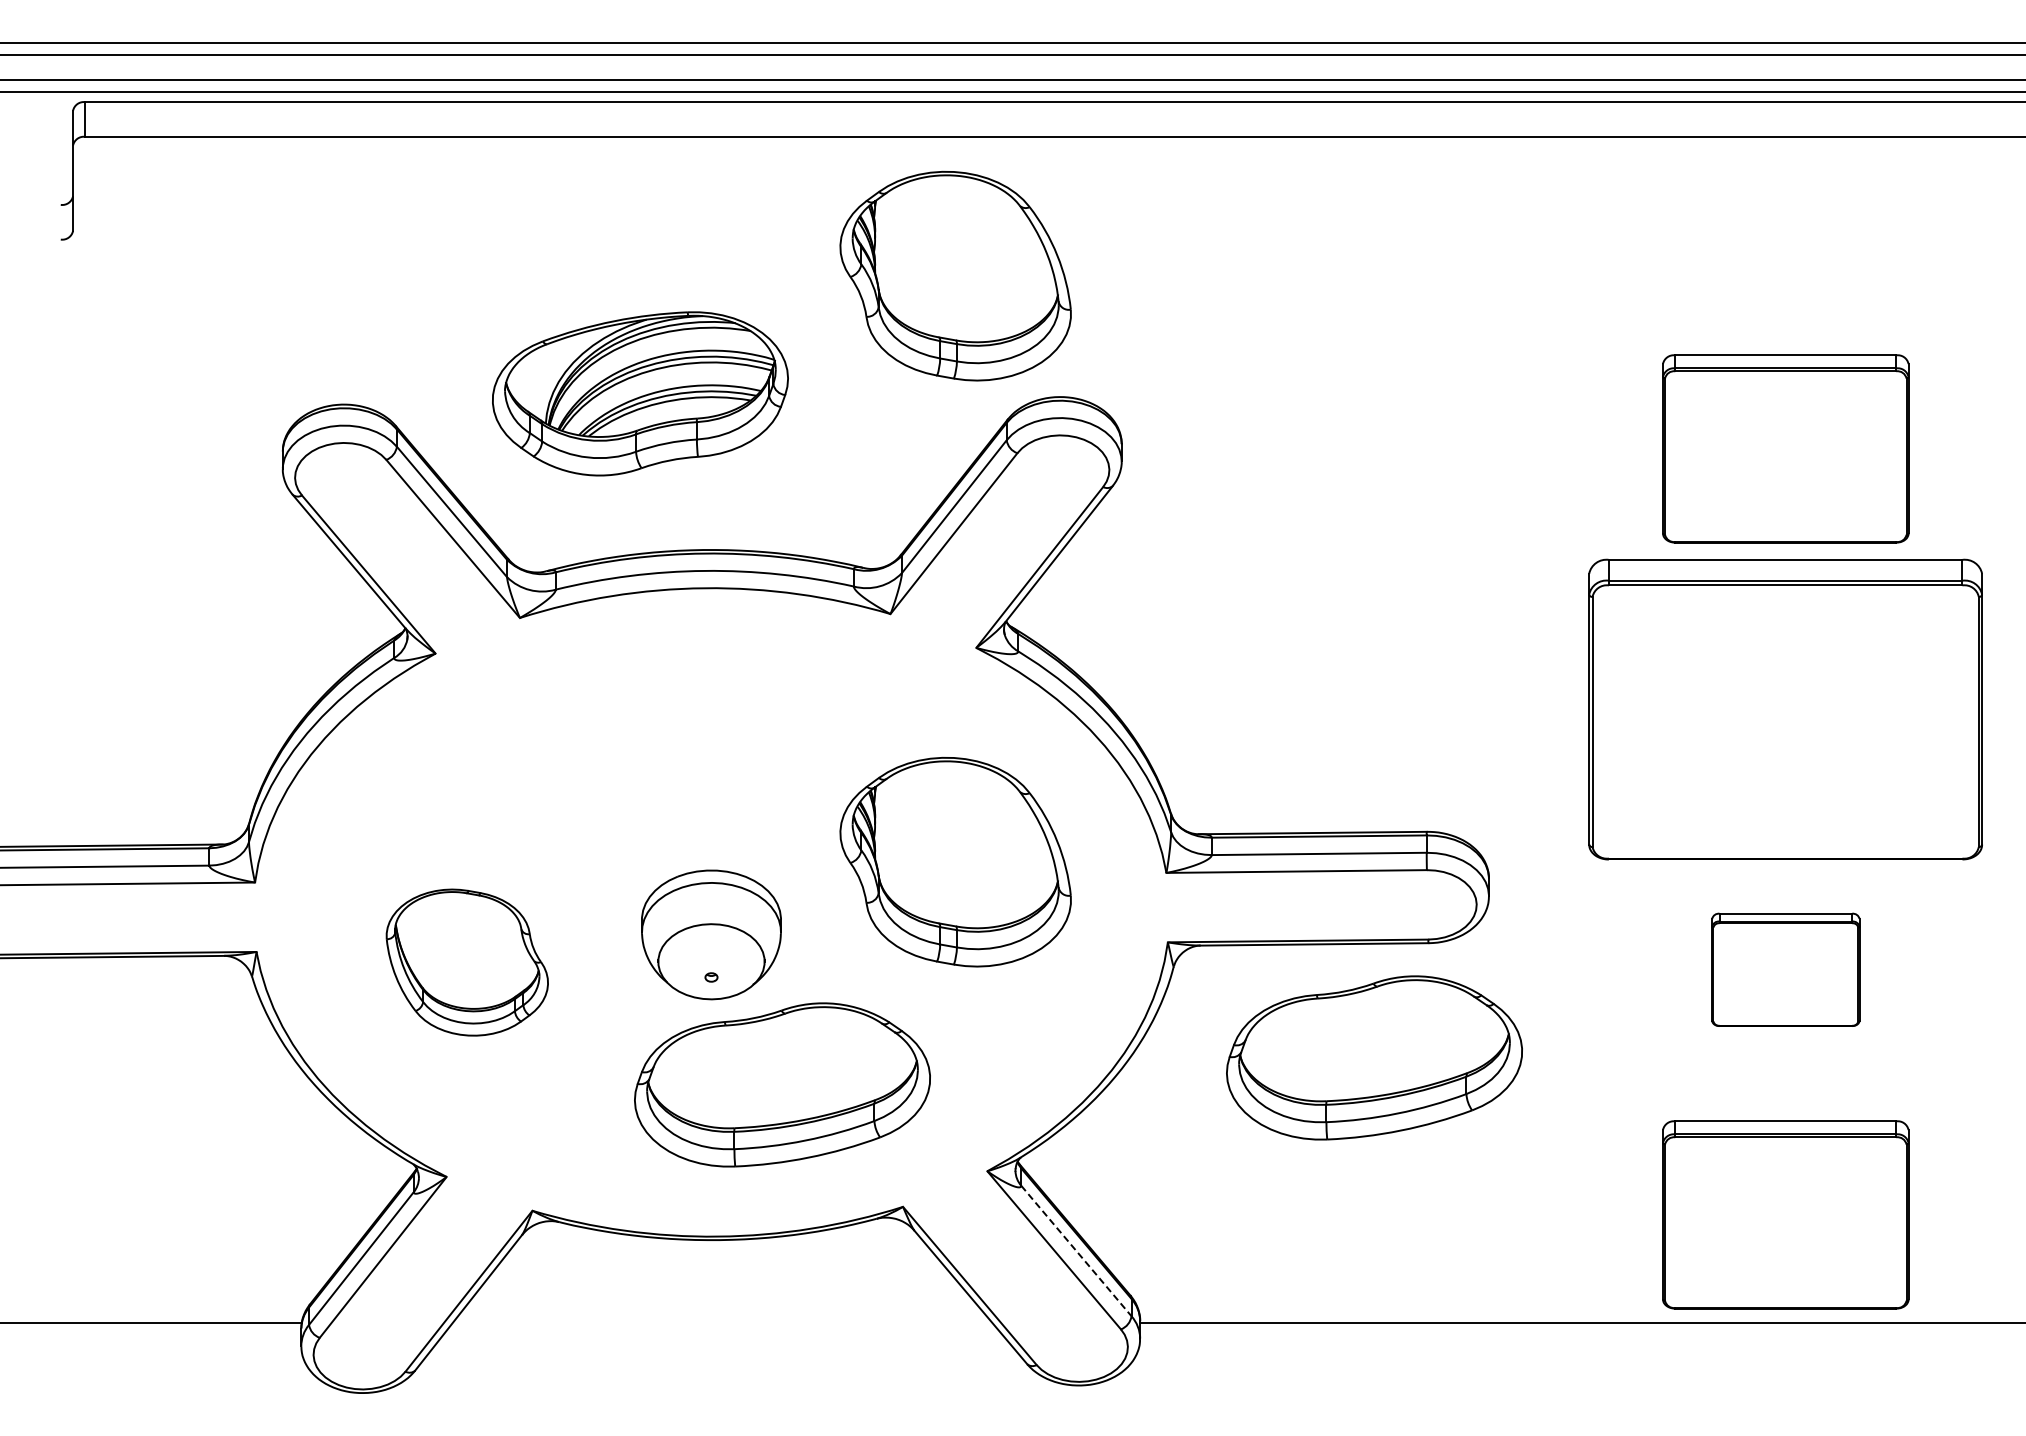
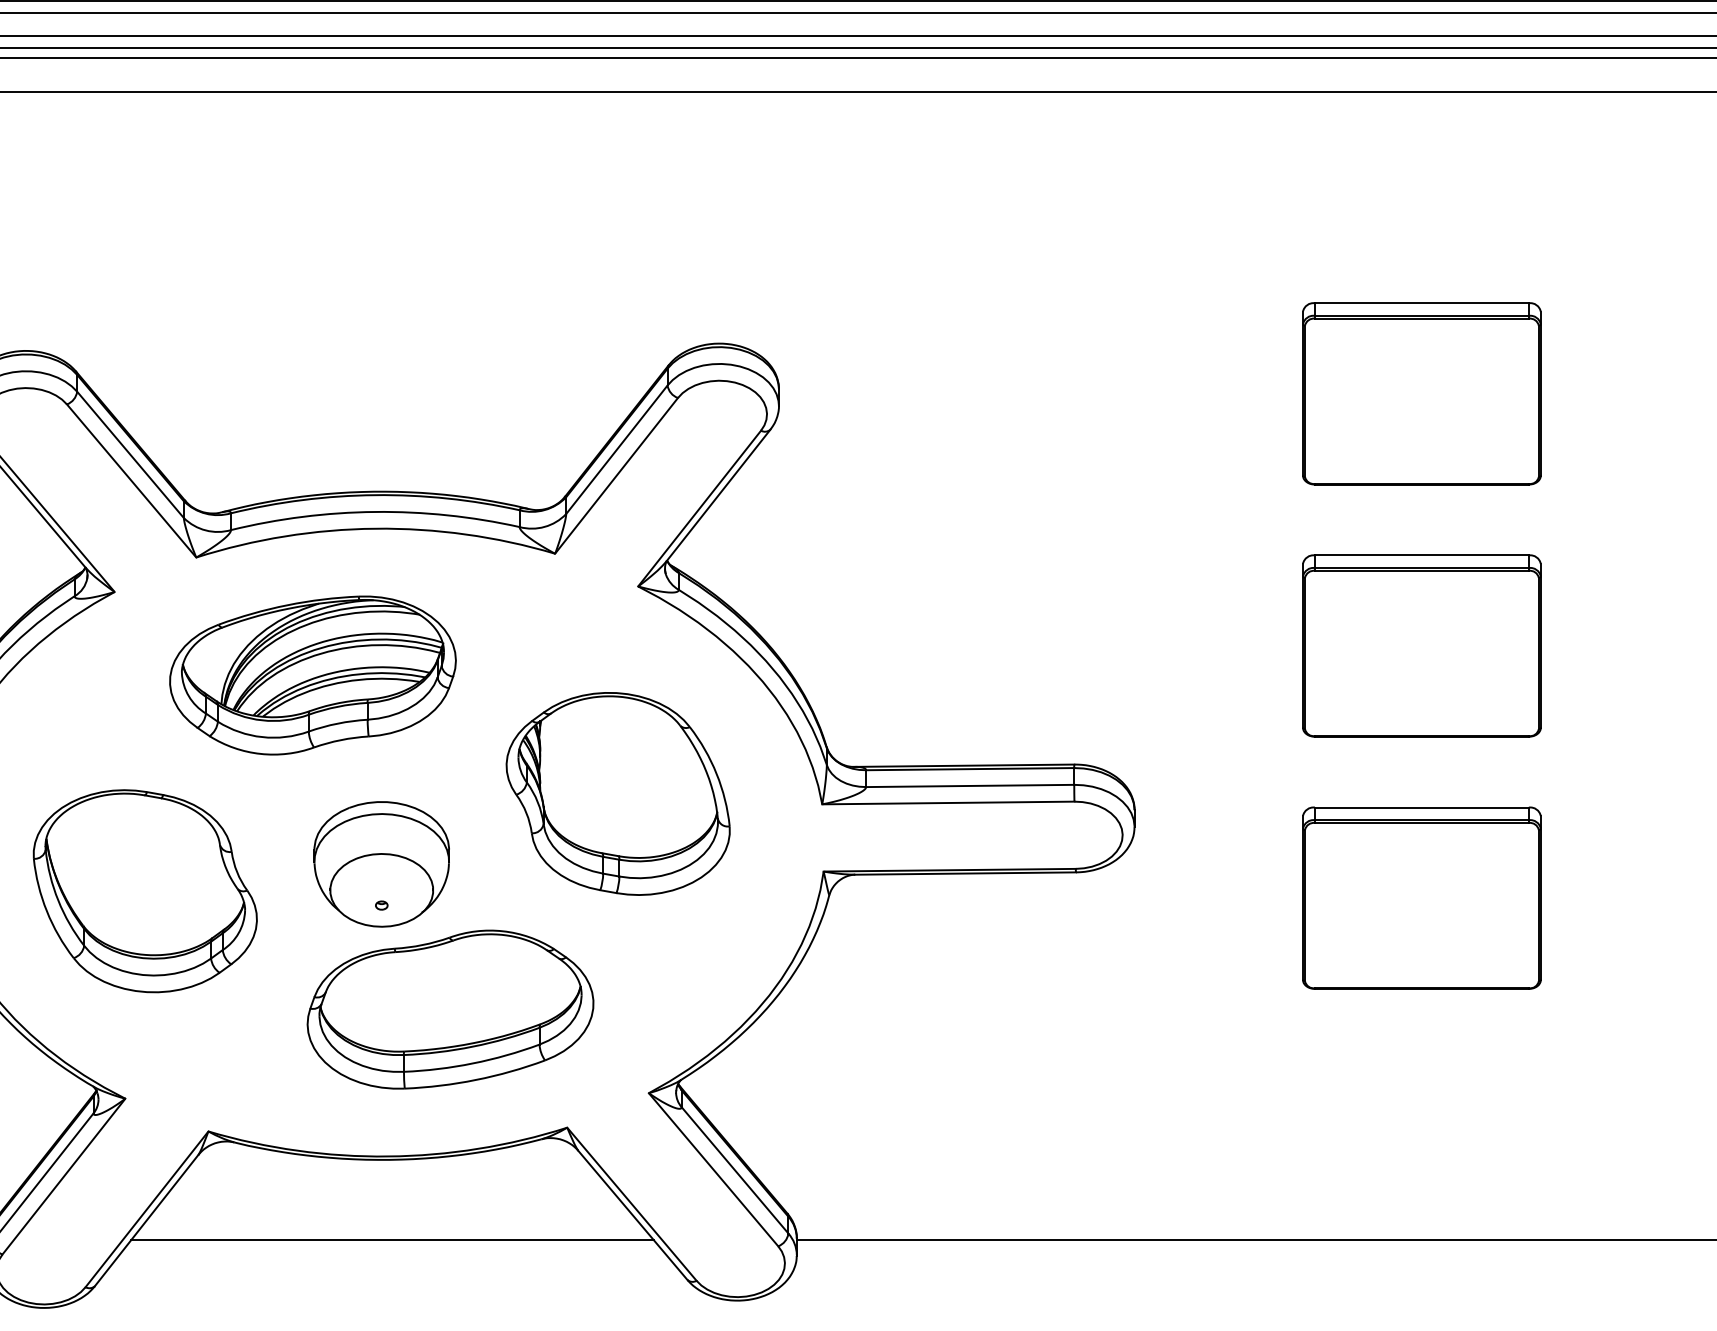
part: (955, 275) -> (618, 225), removed
part: (640, 393) -> (313, 675), moved
part: (1785, 708) -> (1421, 645), size x0.62
part: (467, 962) -> (145, 891), size x1.43
part: (1785, 969) -> (1421, 897), size x1.67
part: (1374, 1057) -> (1023, 983), removed
part: (1785, 1214) -> (1421, 1135), removed
line: (1076, 1251) -> (735, 1170), dashed -> solid
line: (722, 1323) -> (392, 1240), added

